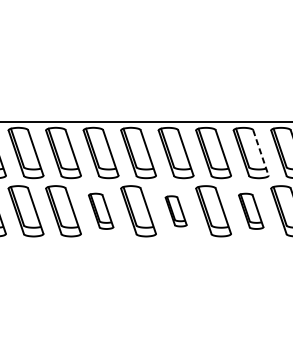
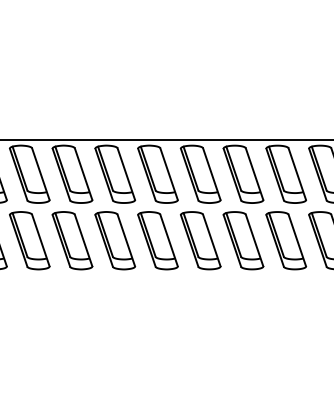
line: (261, 153) -> (297, 174), dashed -> solid
part: (101, 211) -> (115, 240), size x1.43
part: (175, 211) -> (200, 240), size x1.67
part: (251, 211) -> (286, 240), size x1.43

